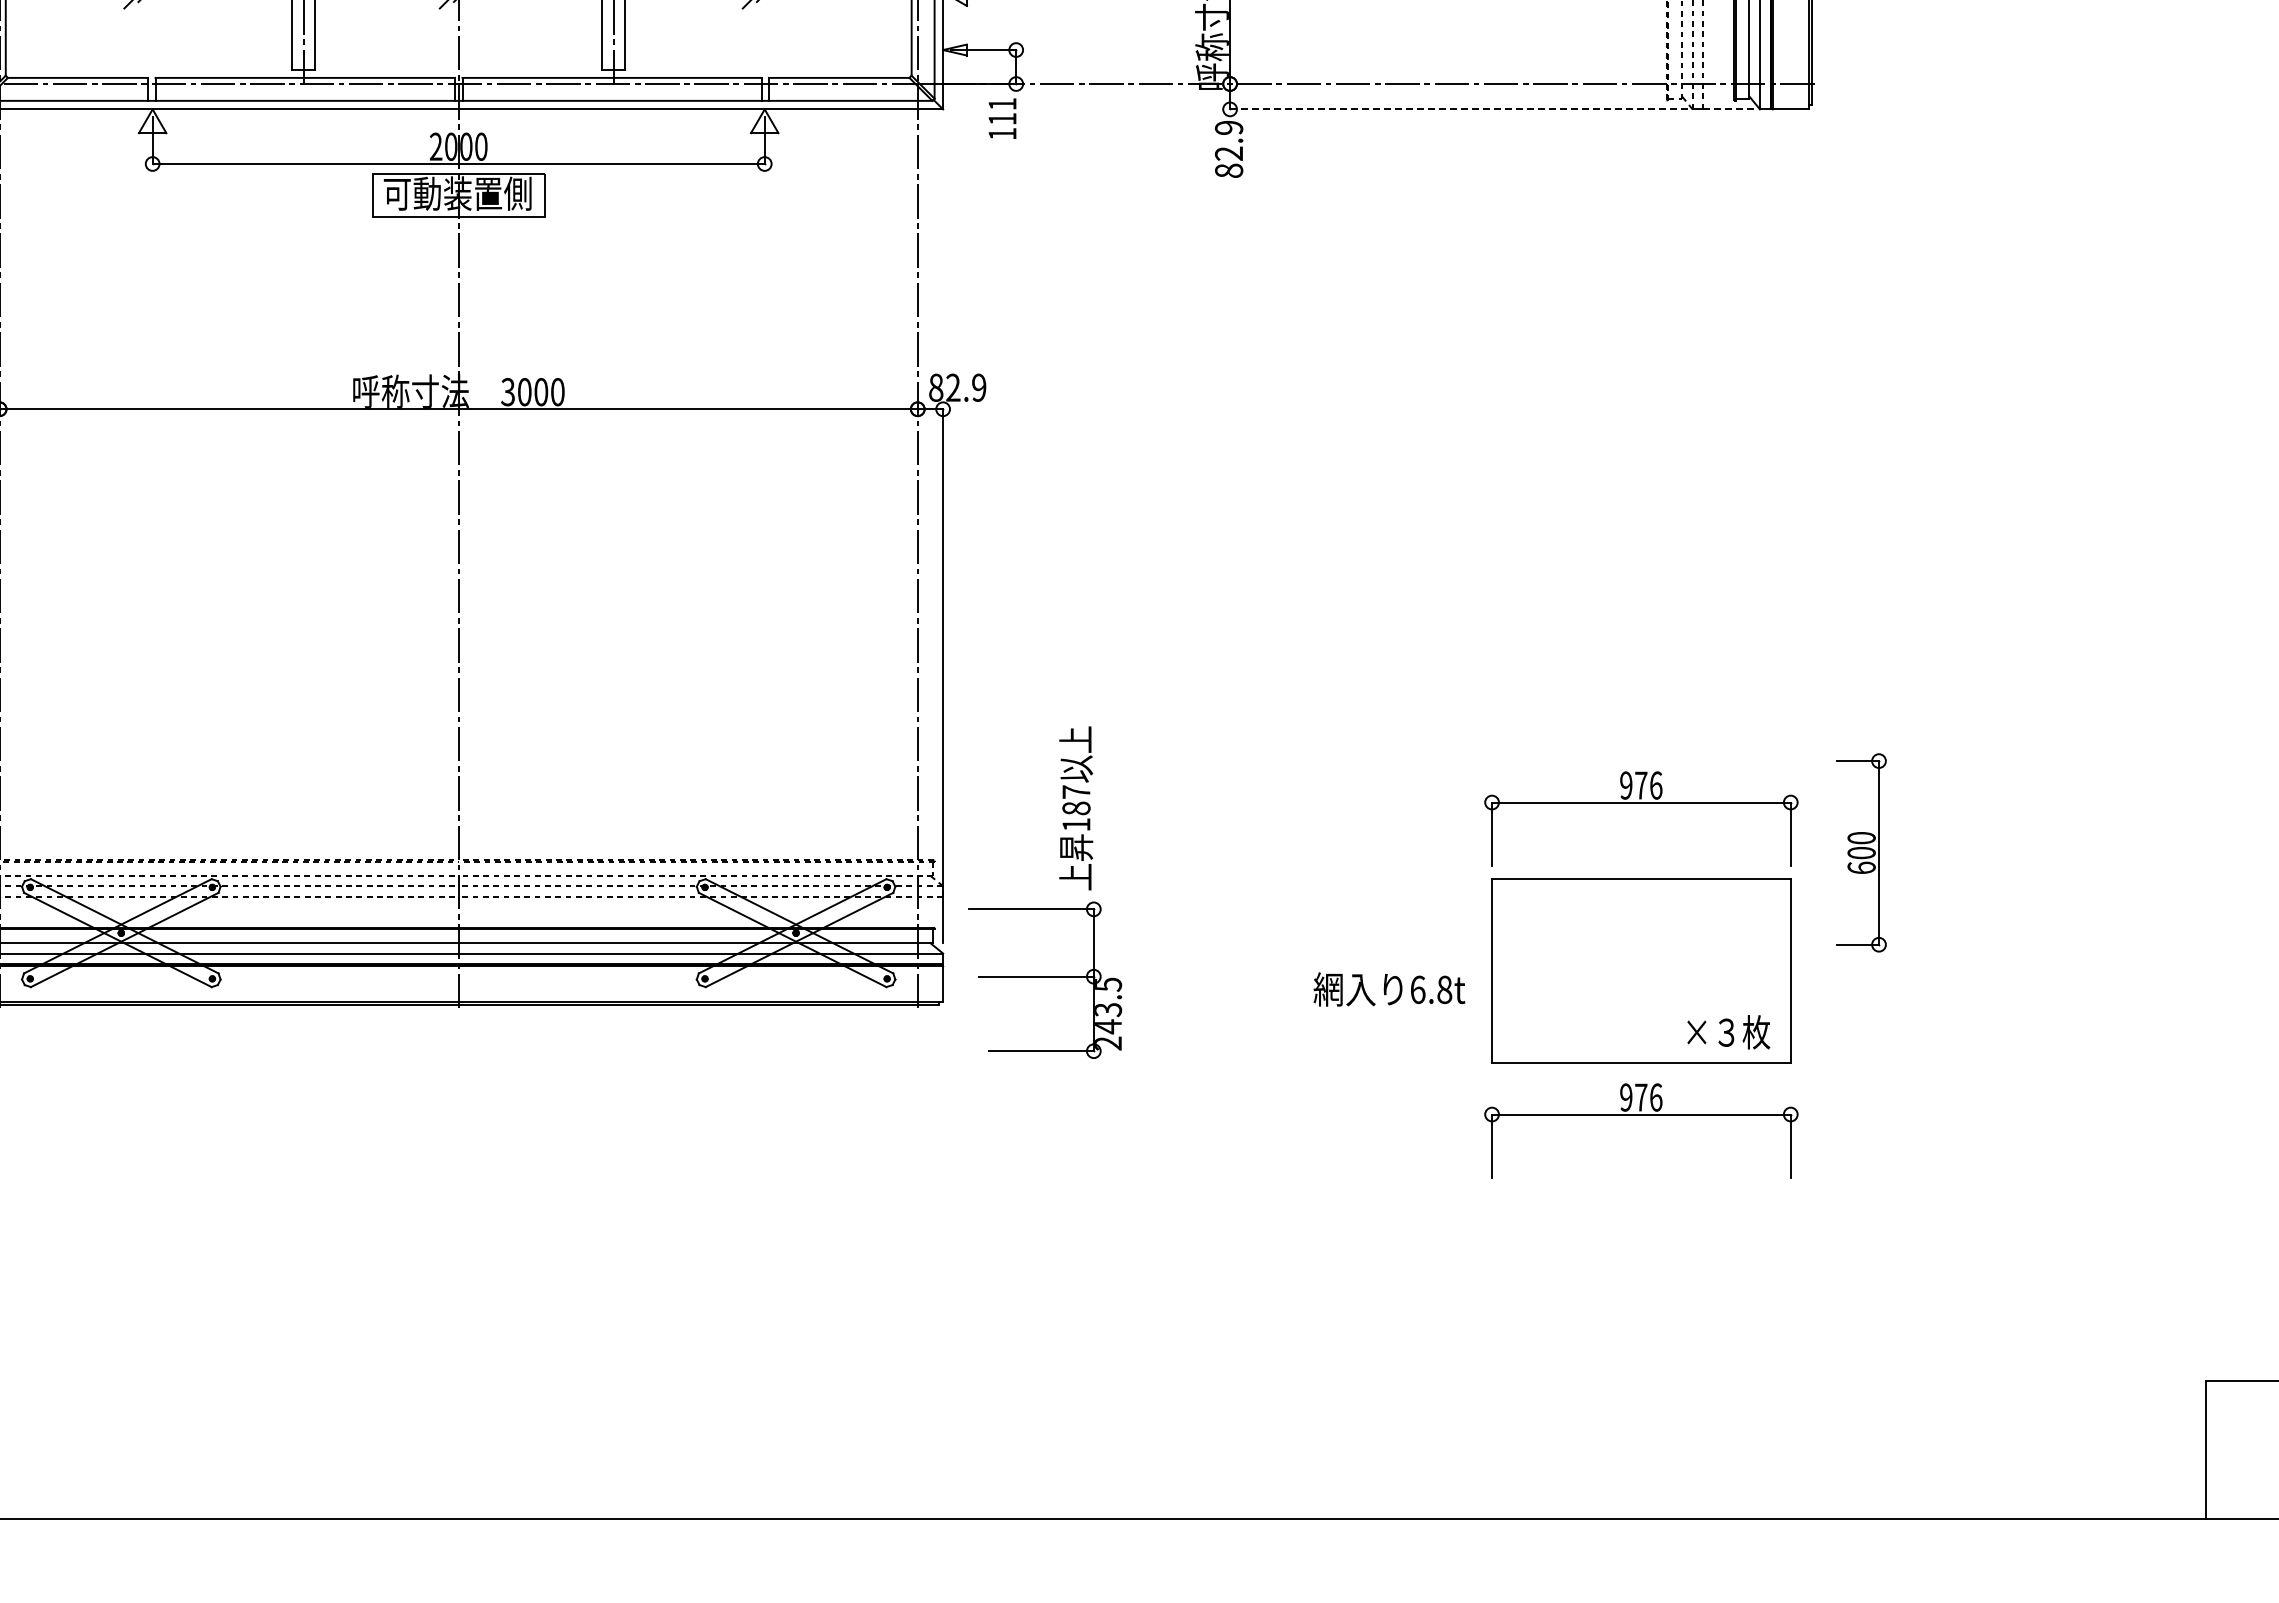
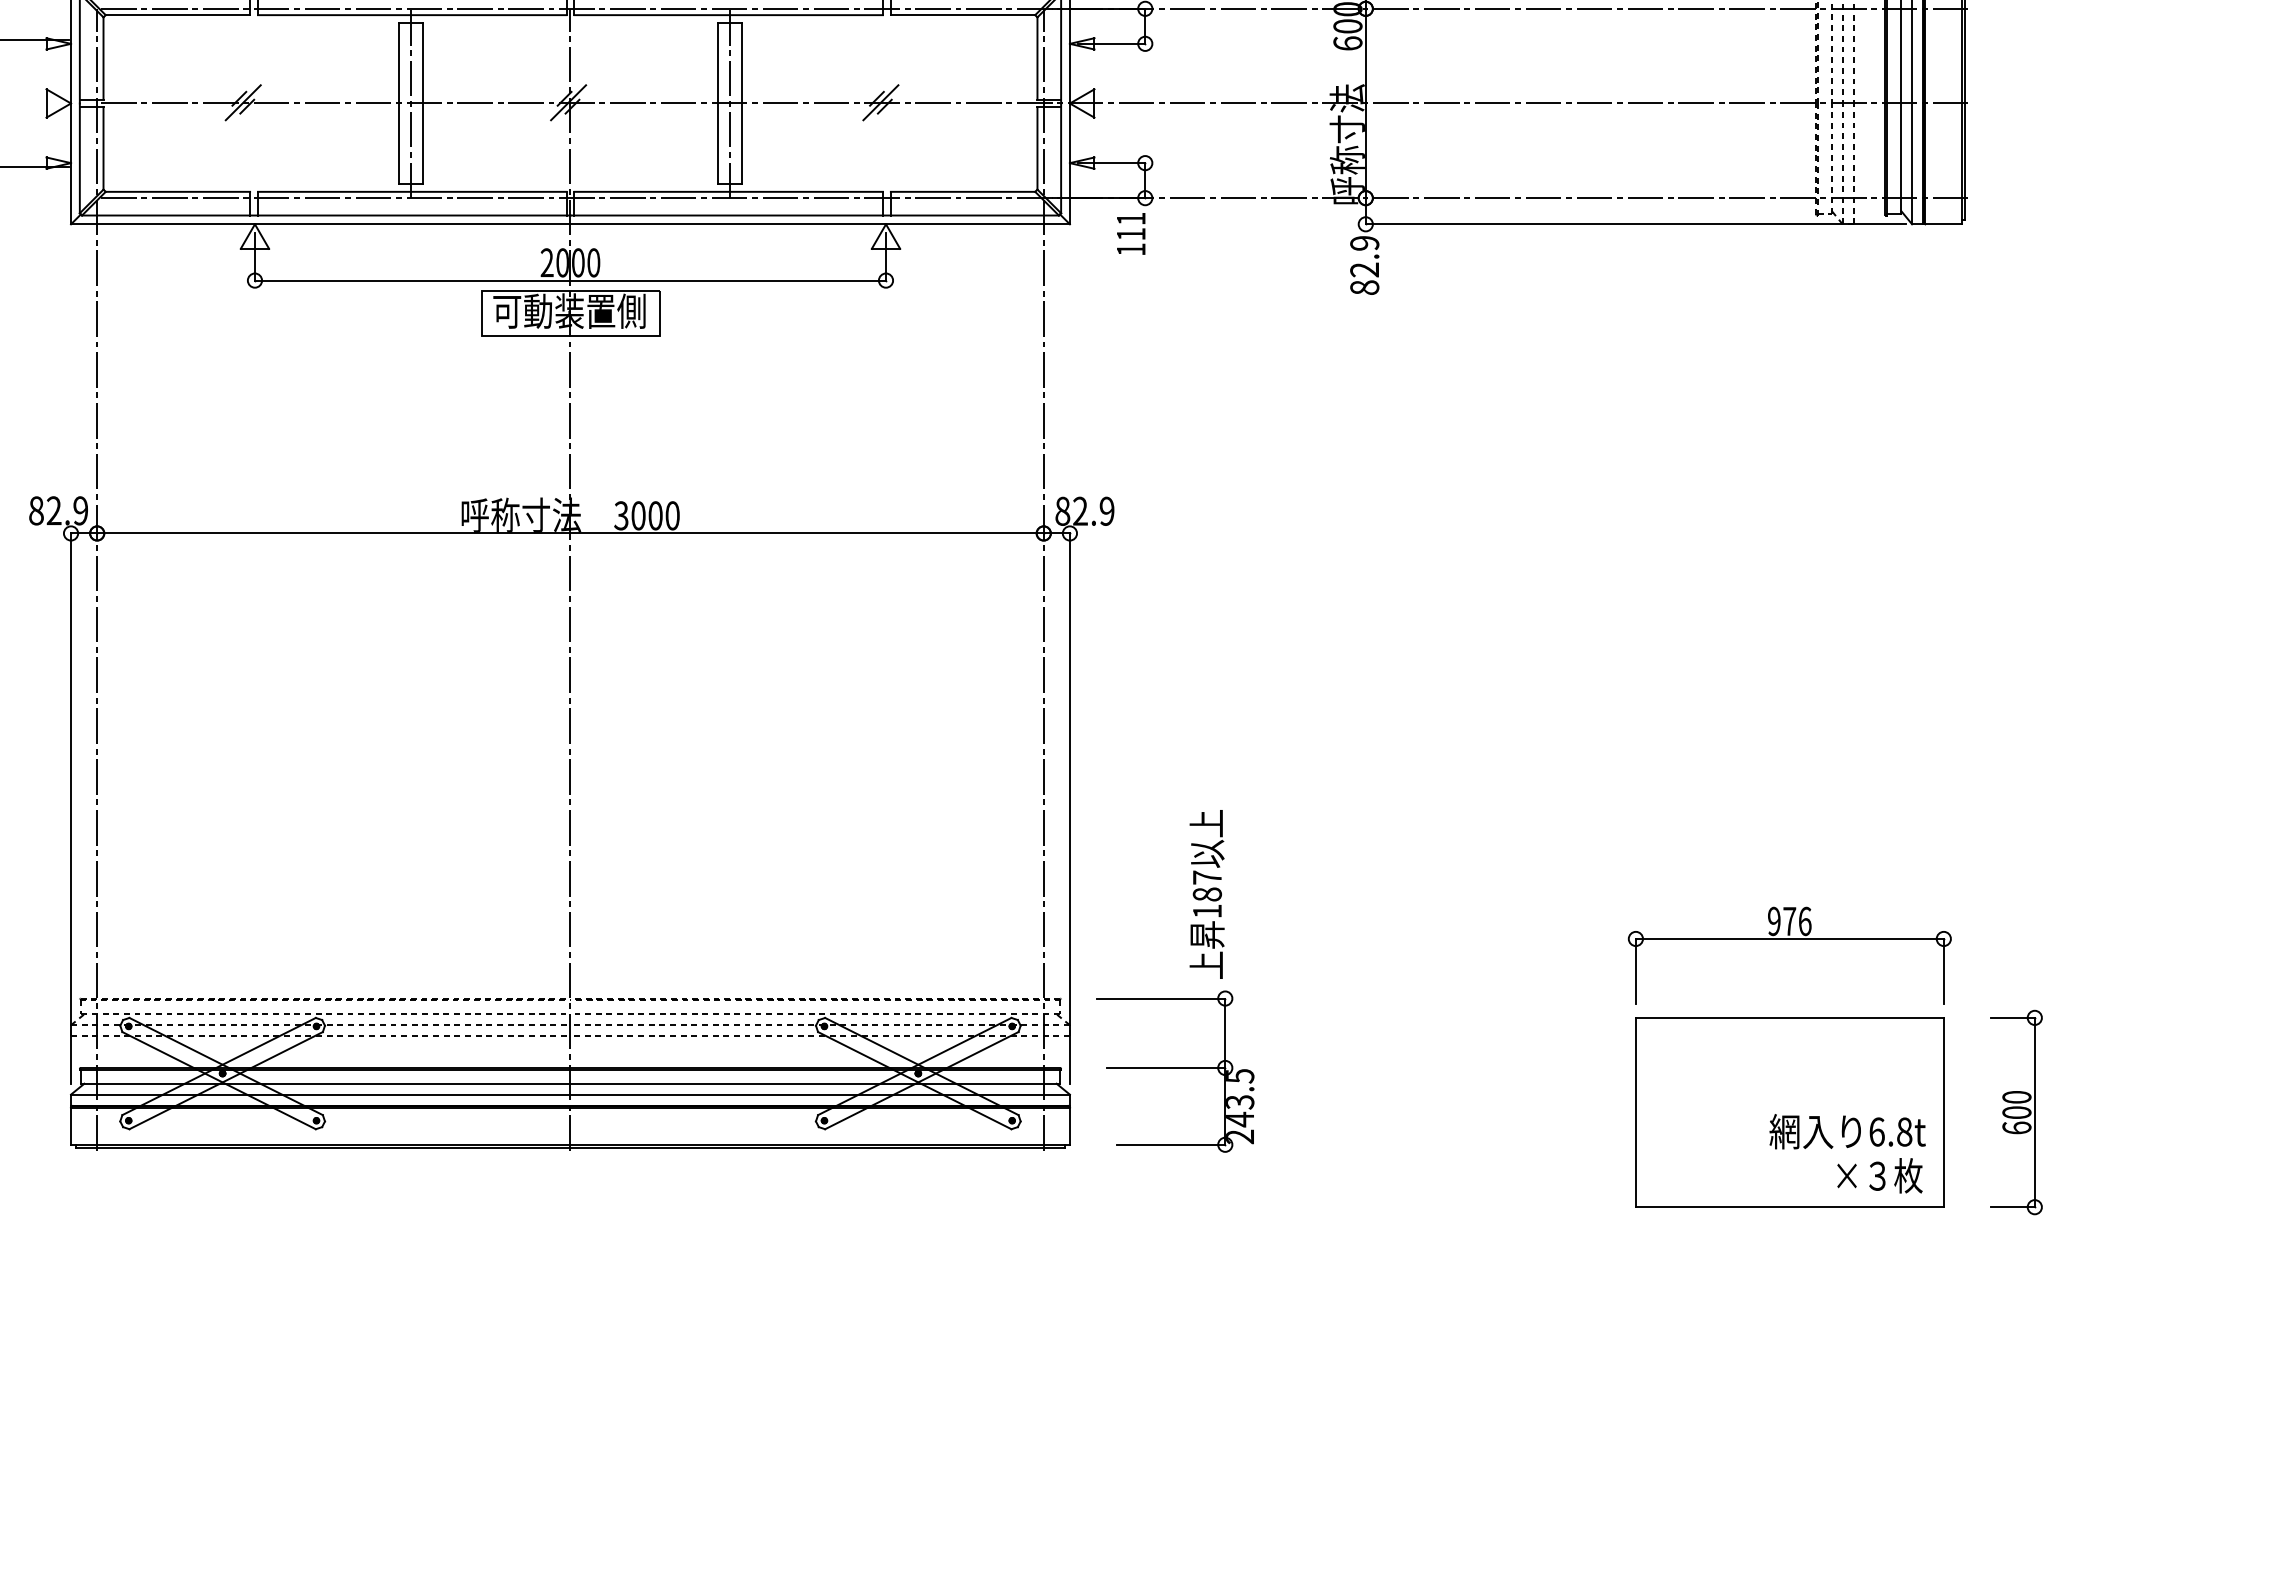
line: (1491, 109) -> (1635, 224), dashed -> solid
part: (1861, 852) -> (2016, 1112), moved
part: (1045, 908) -> (1175, 997), moved
text: (1389, 989) -> (1847, 1131), moved
part: (1641, 1115) -> (1789, 1261), removed

